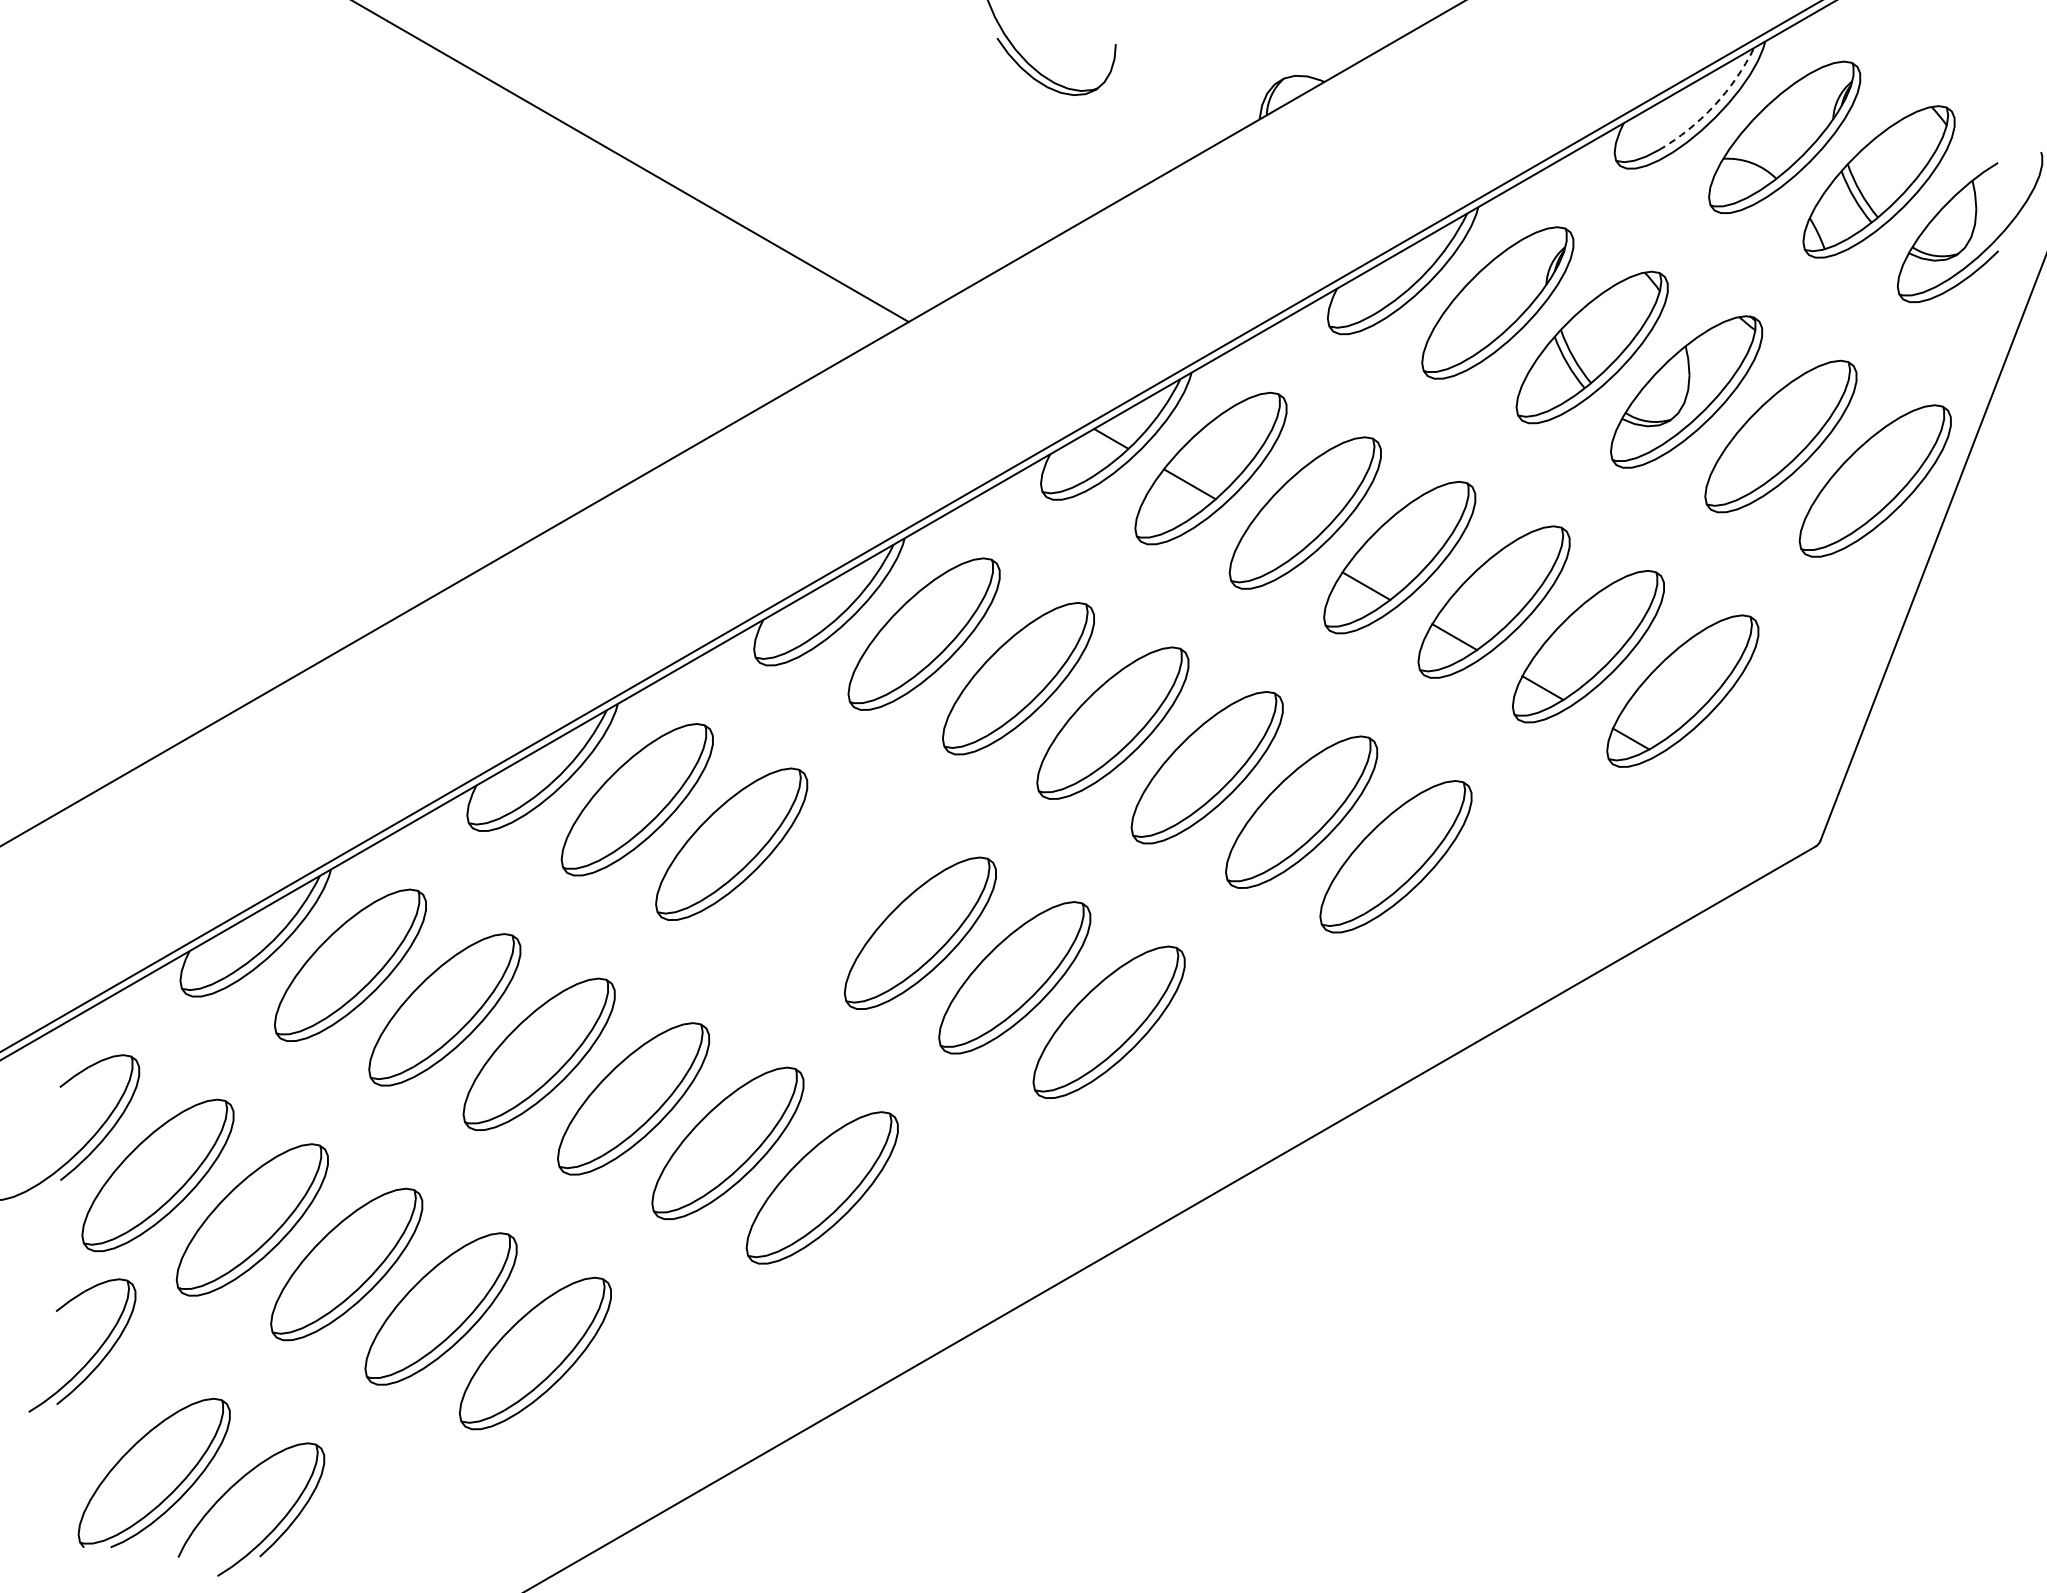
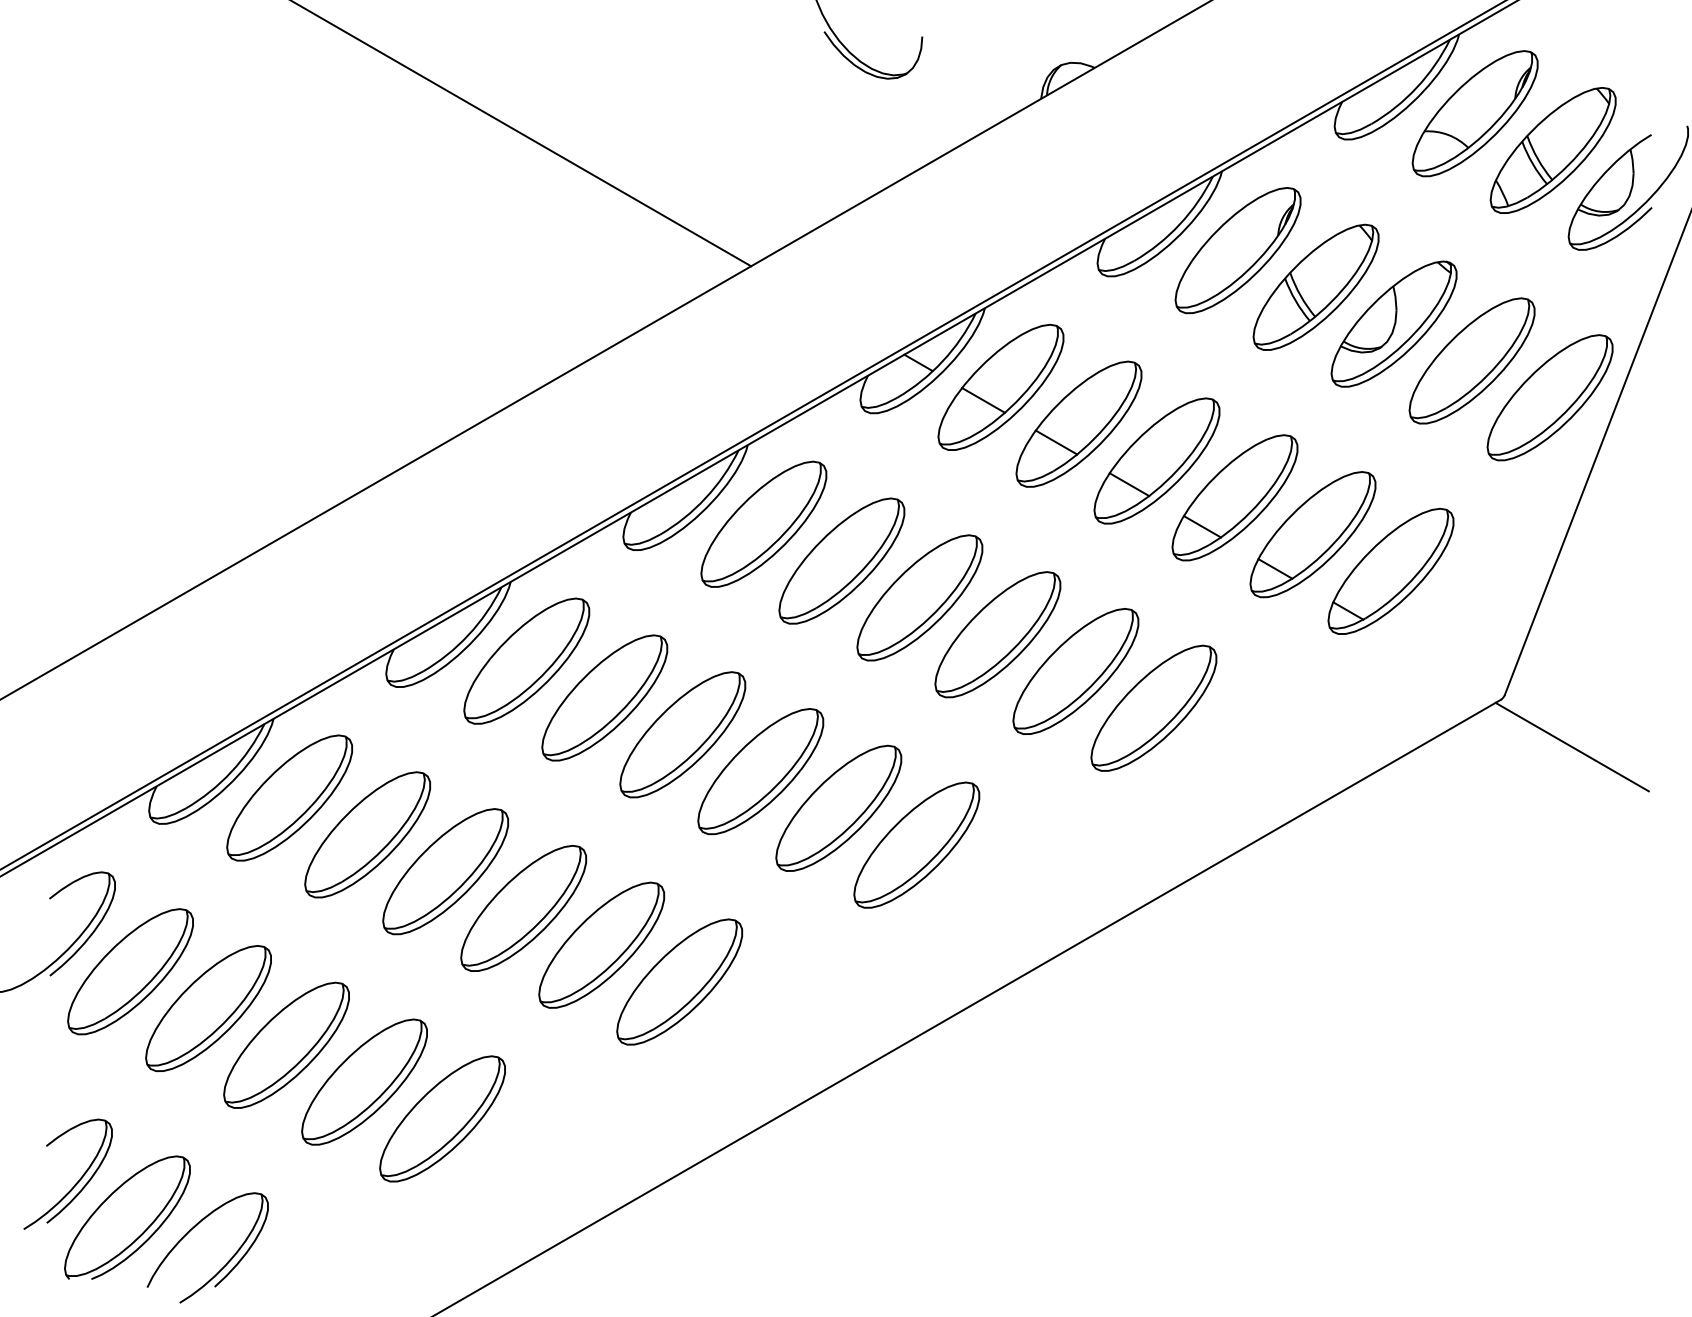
arc: (1714, 105) -> (1417, 87), dashed -> solid
line: (1278, 534) -> (1056, 441), added
part: (825, 888) -> (682, 734), added
line: (1901, 903) -> (1571, 746), added
part: (92, 1355) -> (76, 1182), moved

